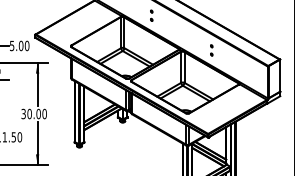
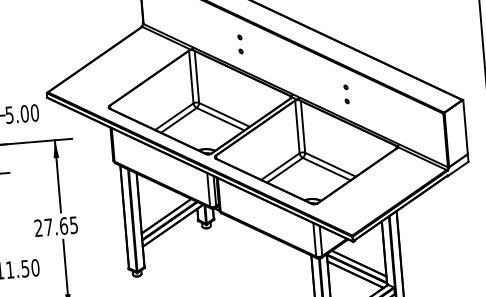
text: (33, 113) -> (55, 225), 30.00 -> 27.65

